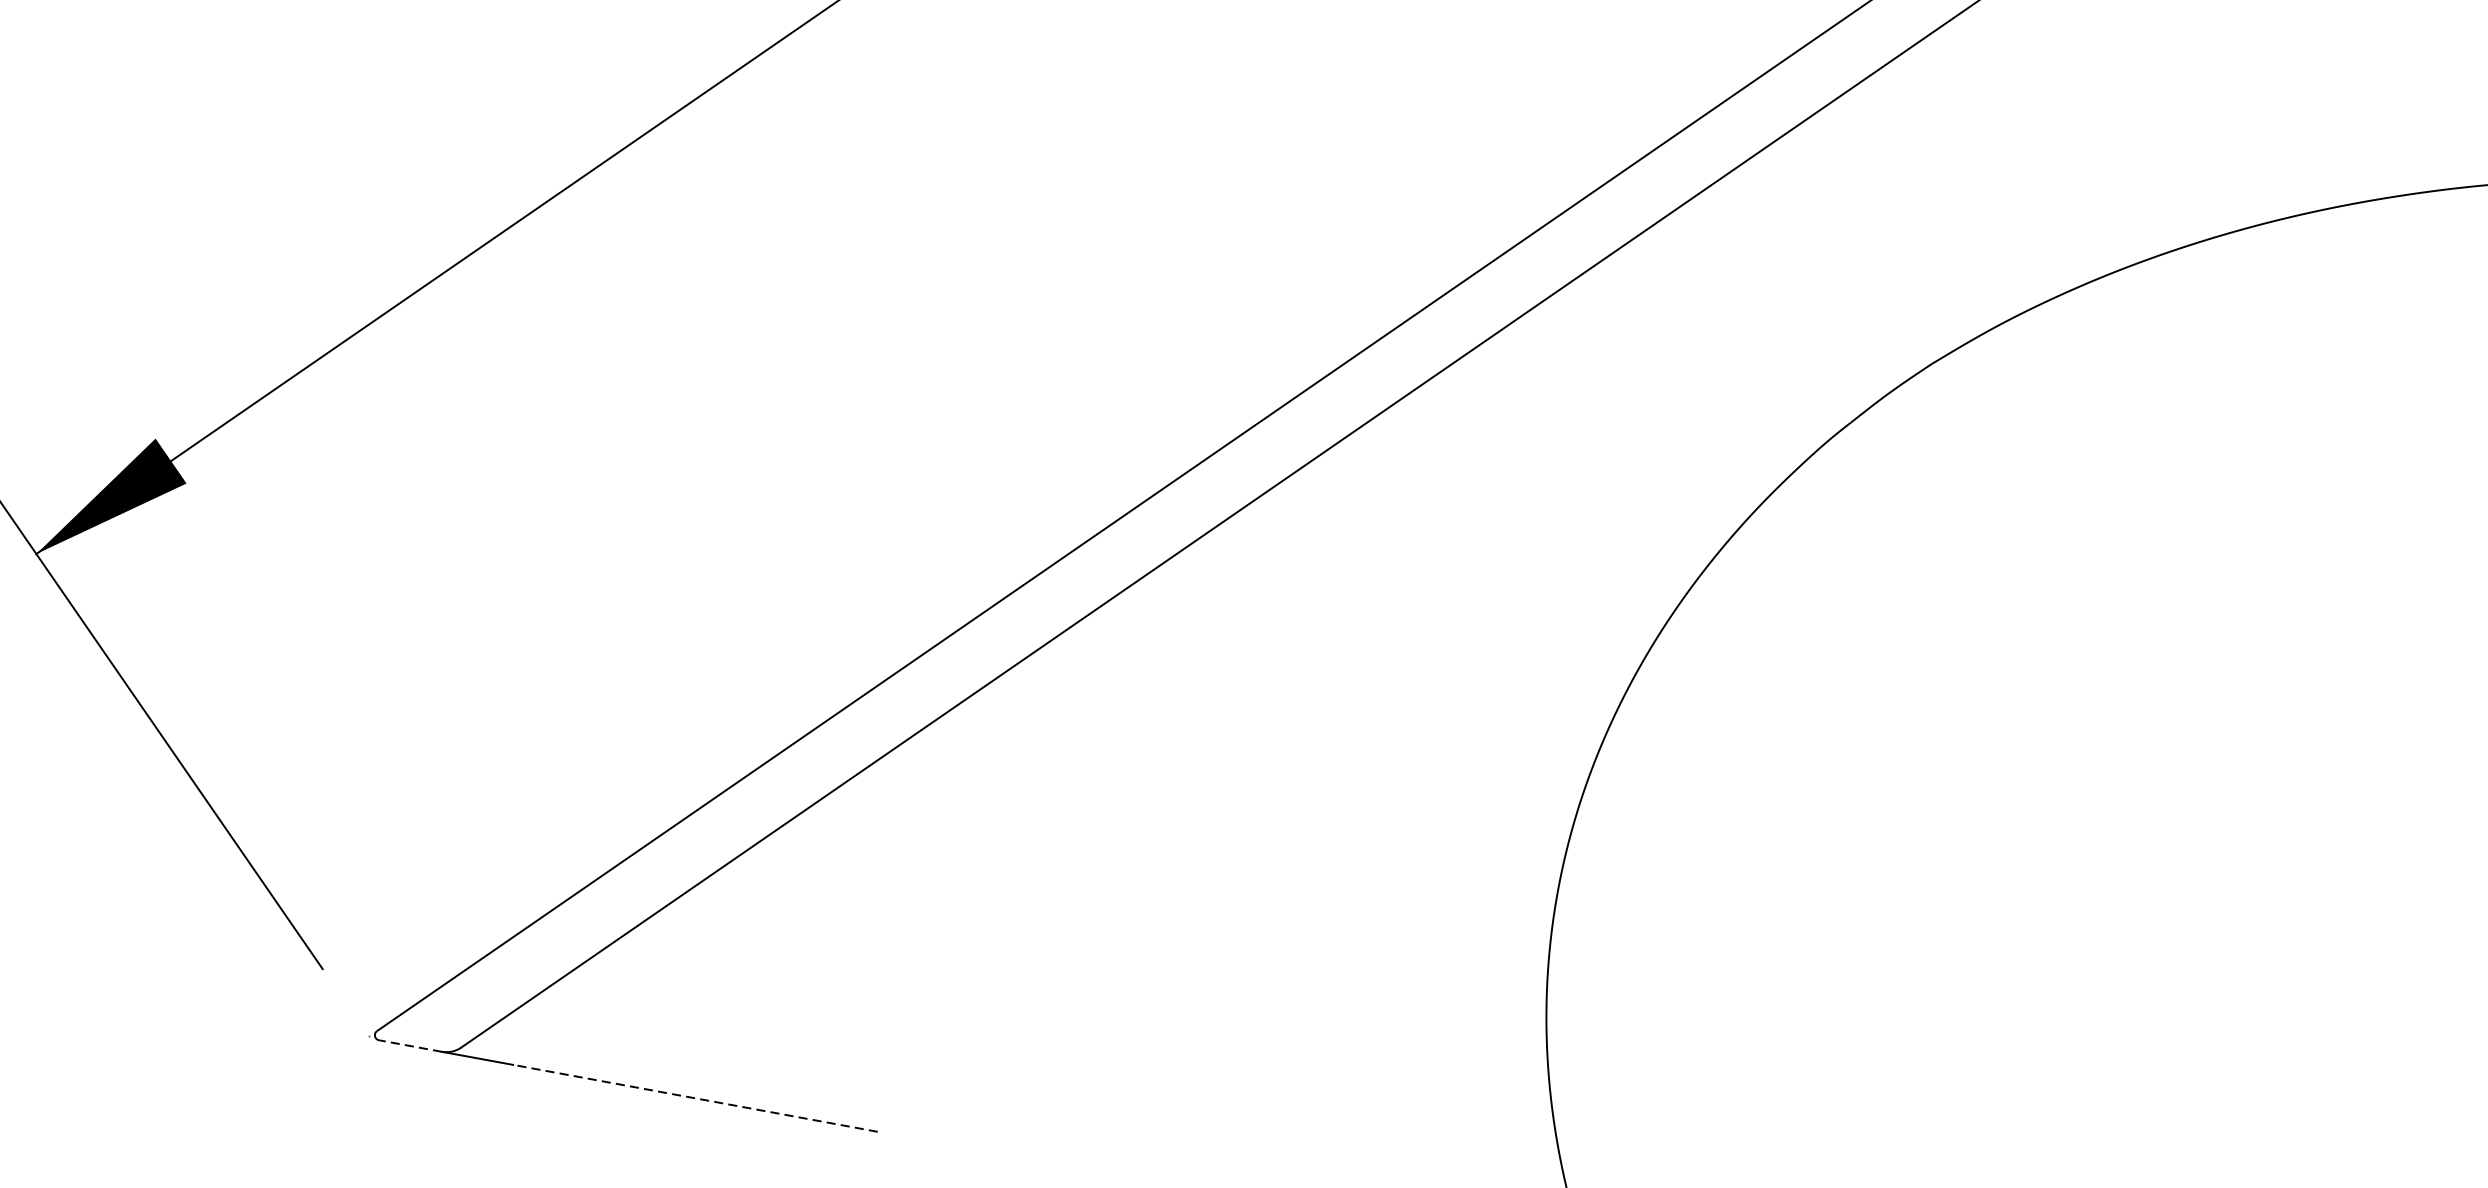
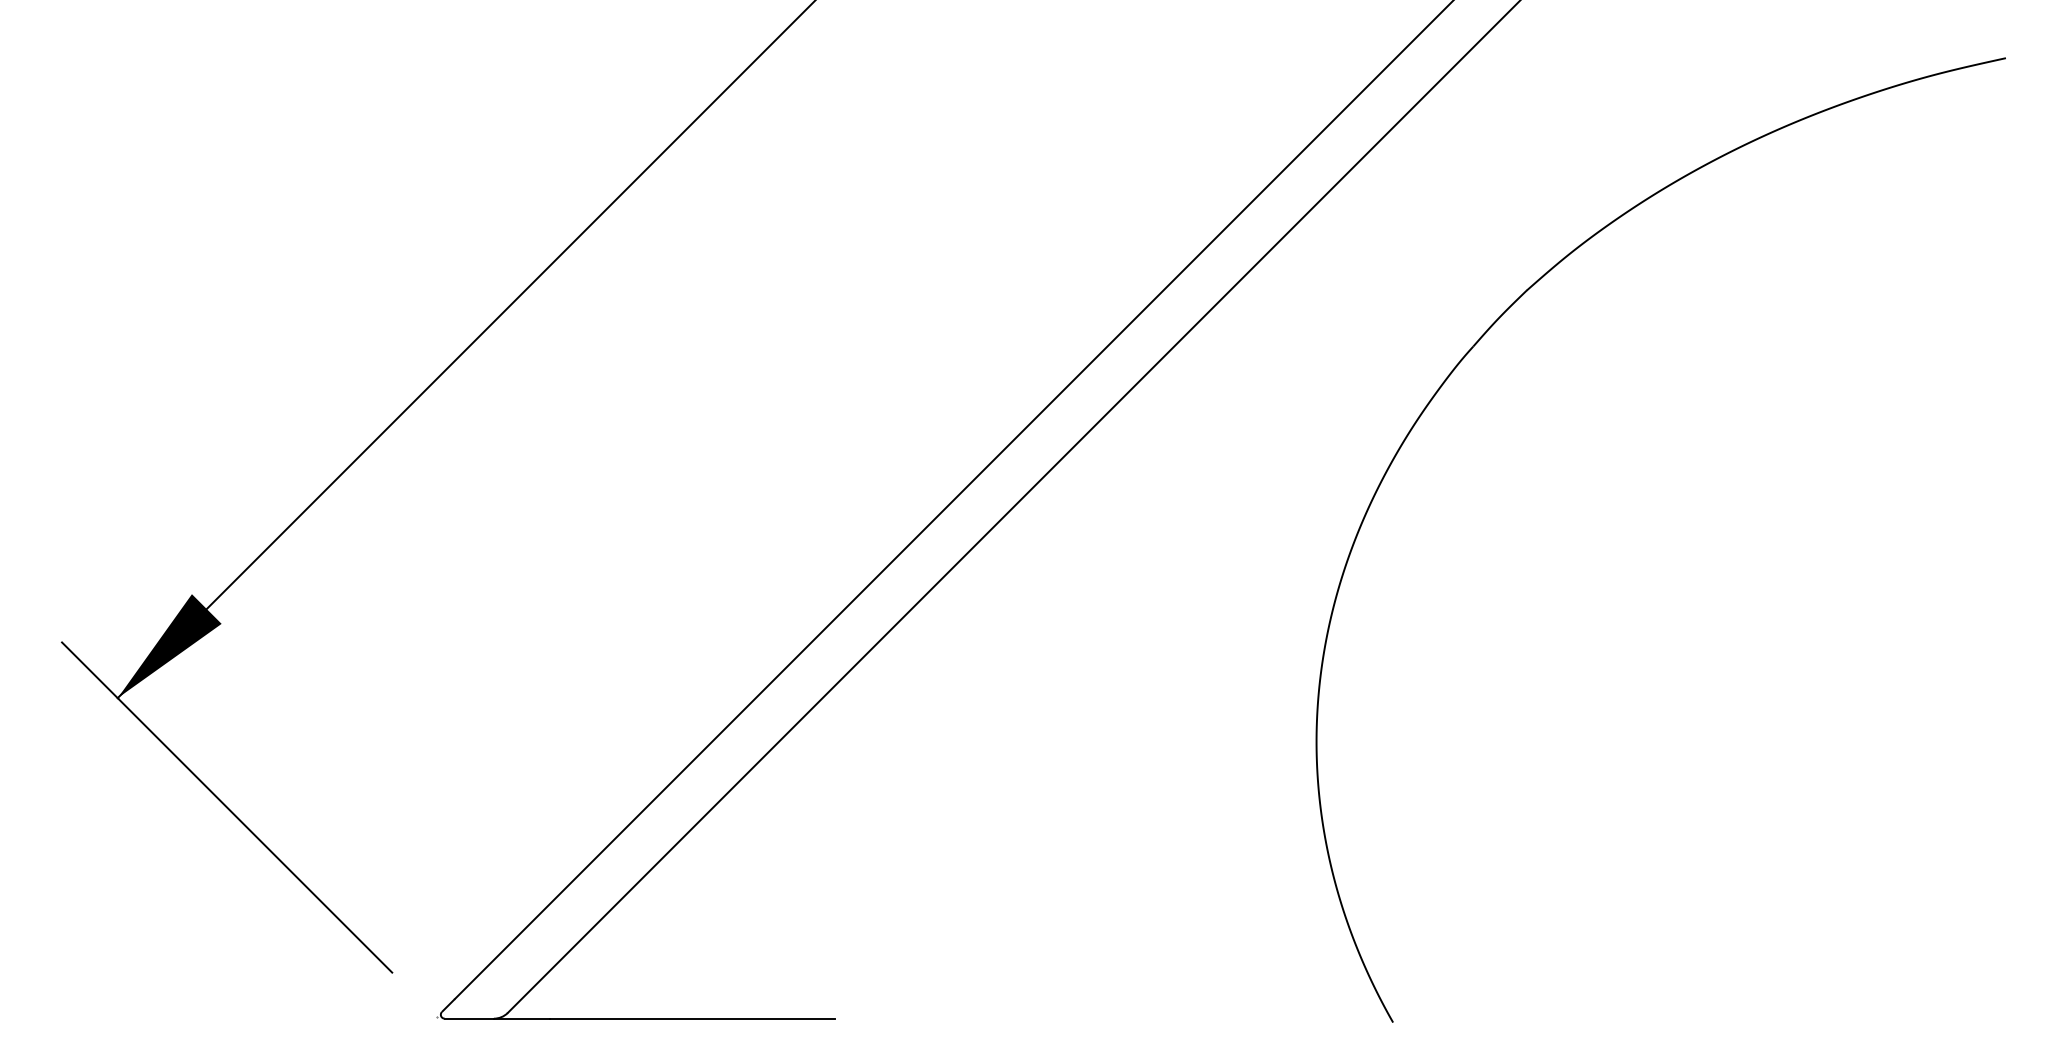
line: (410, 1045) -> (469, 1018), dashed -> solid
line: (695, 1098) -> (692, 1018), dashed -> solid

